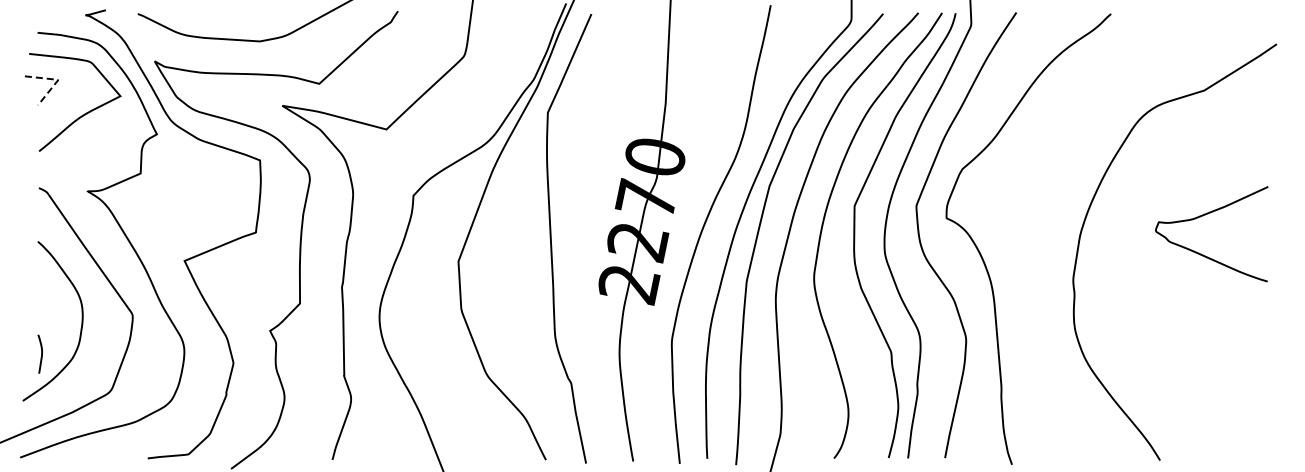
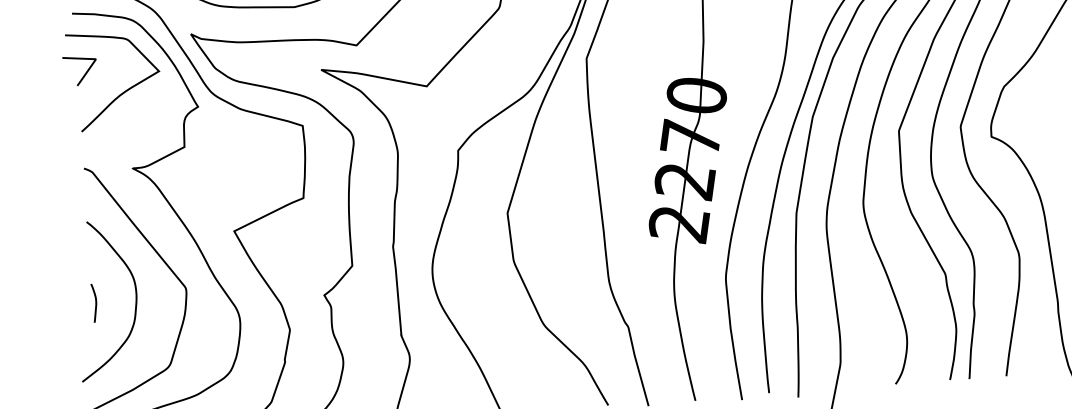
line: (58, 79) -> (96, 58), dashed -> solid
curve: (41, 353) -> (95, 302), moved

